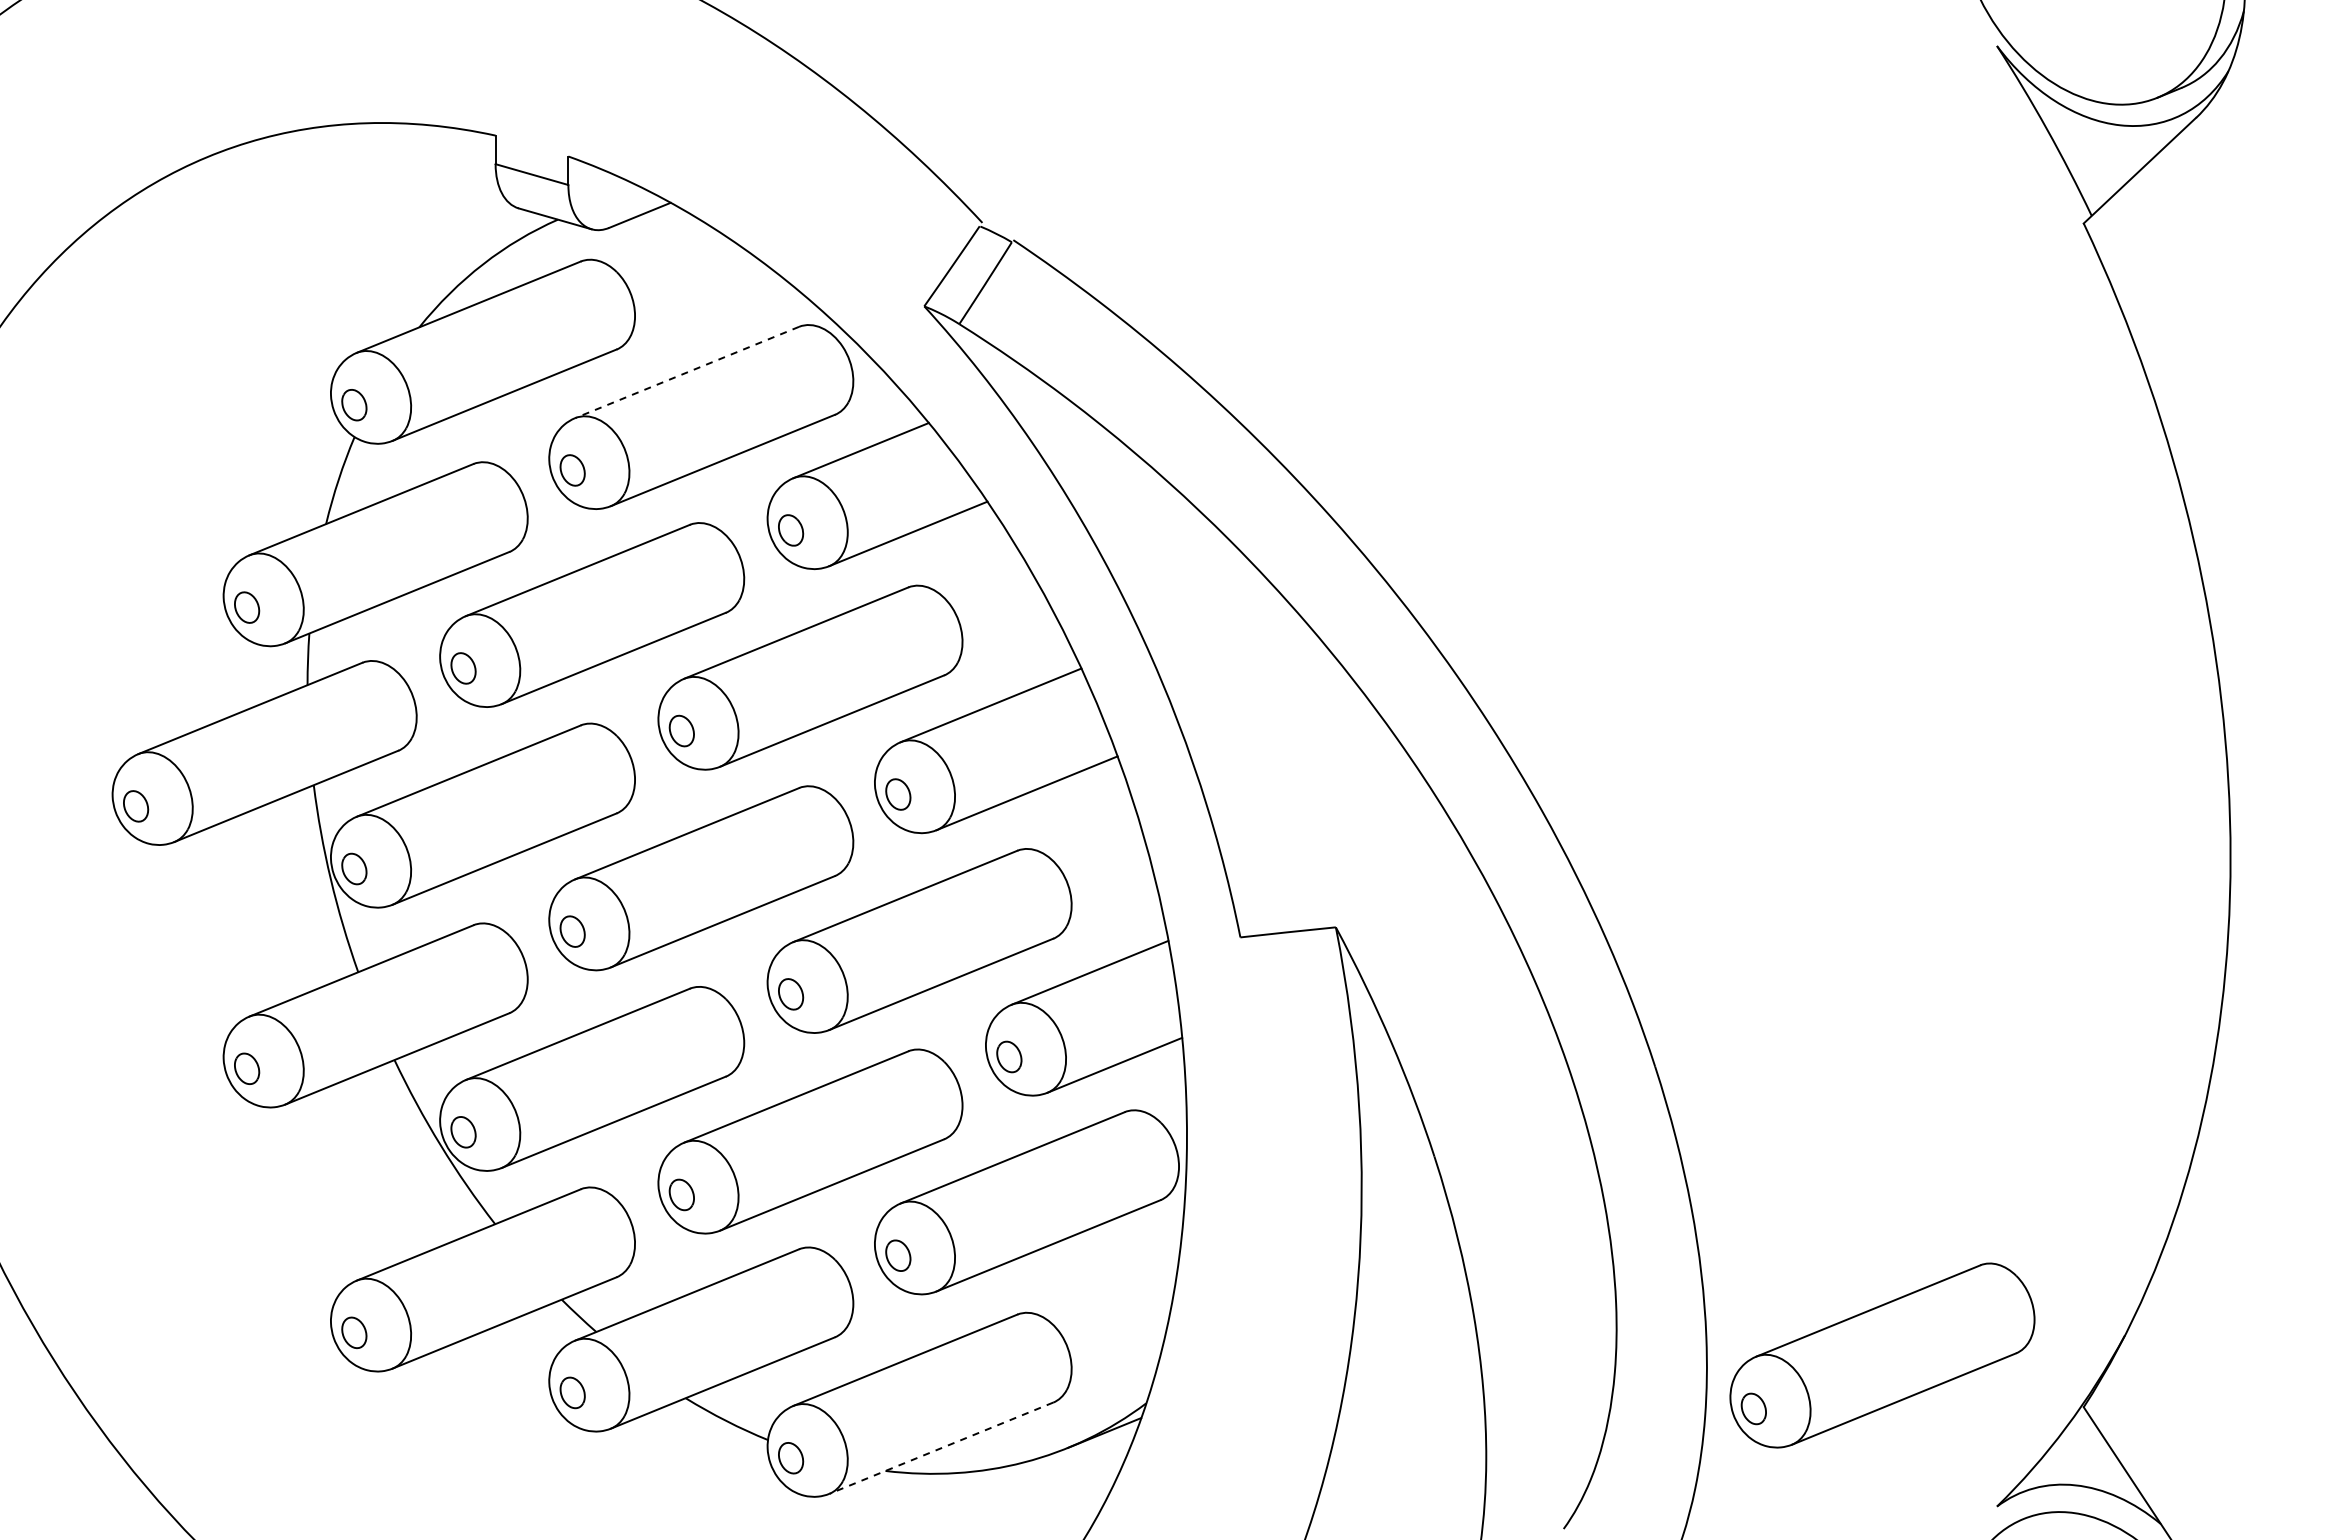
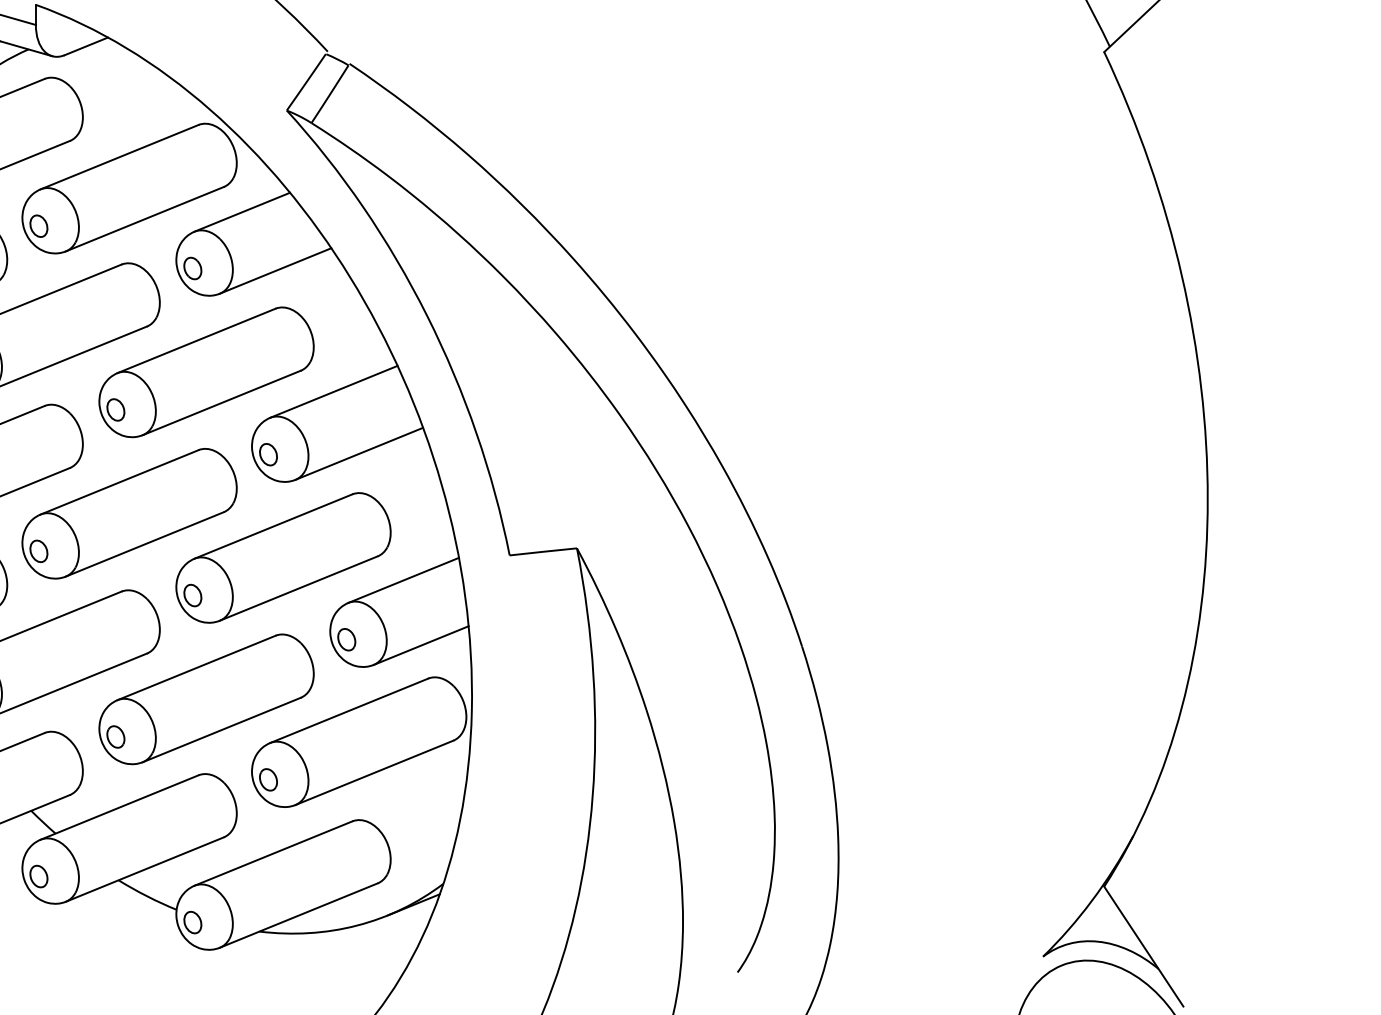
line: (687, 372) -> (119, 157), dashed -> solid
part: (1882, 1355) -> (962, 850), removed
line: (941, 1448) -> (298, 915), dashed -> solid

